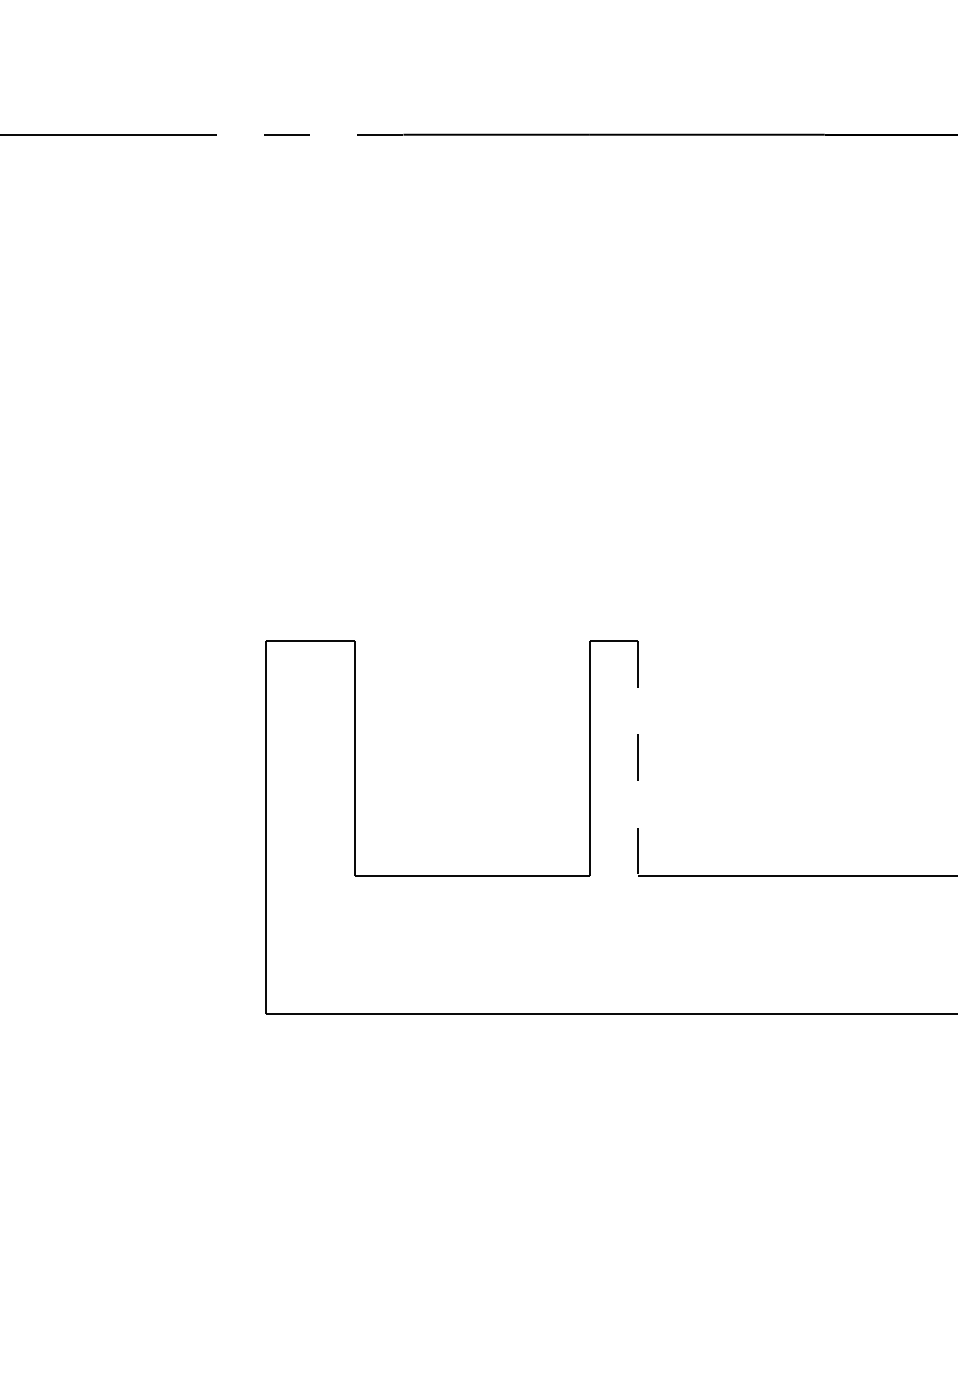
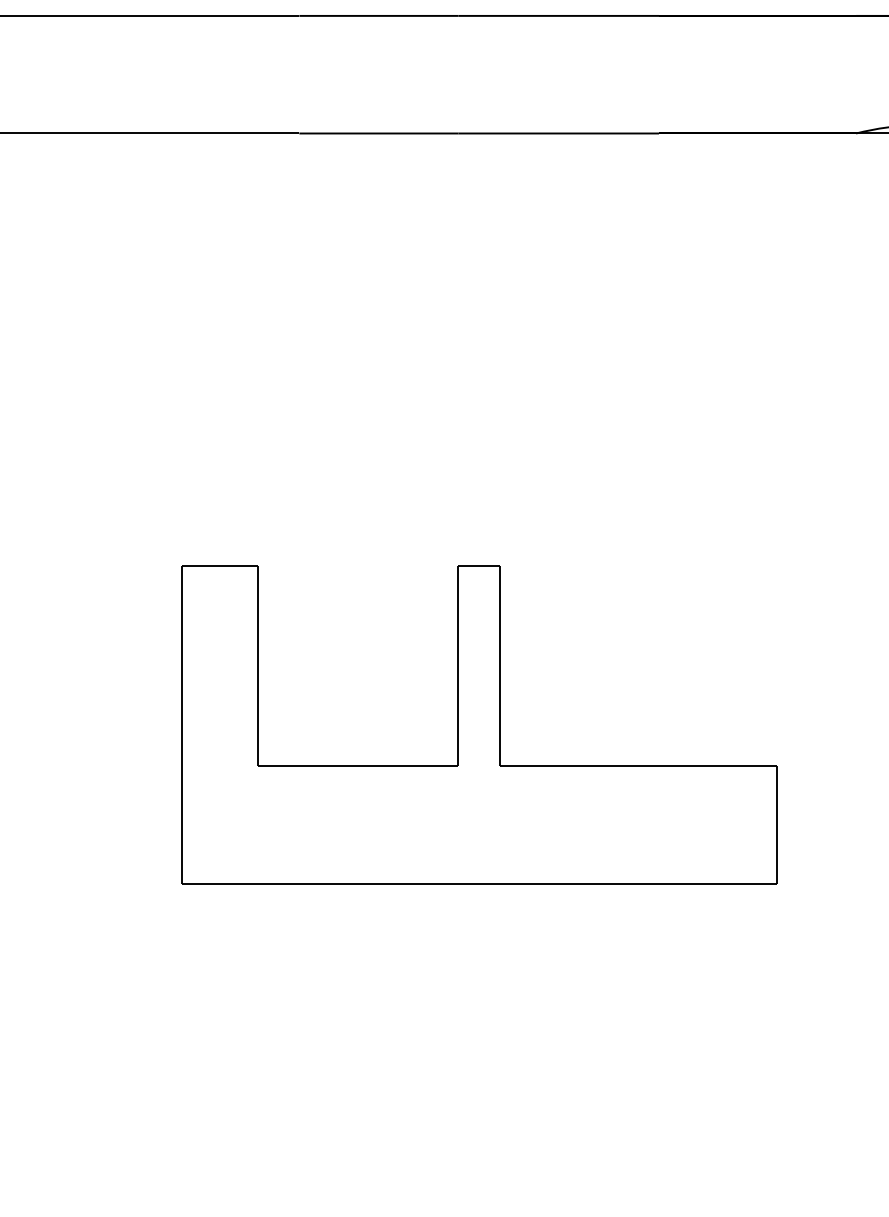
line: (289, 134) -> (202, 133), dashed -> solid
line: (637, 759) -> (499, 666), dashed -> solid

